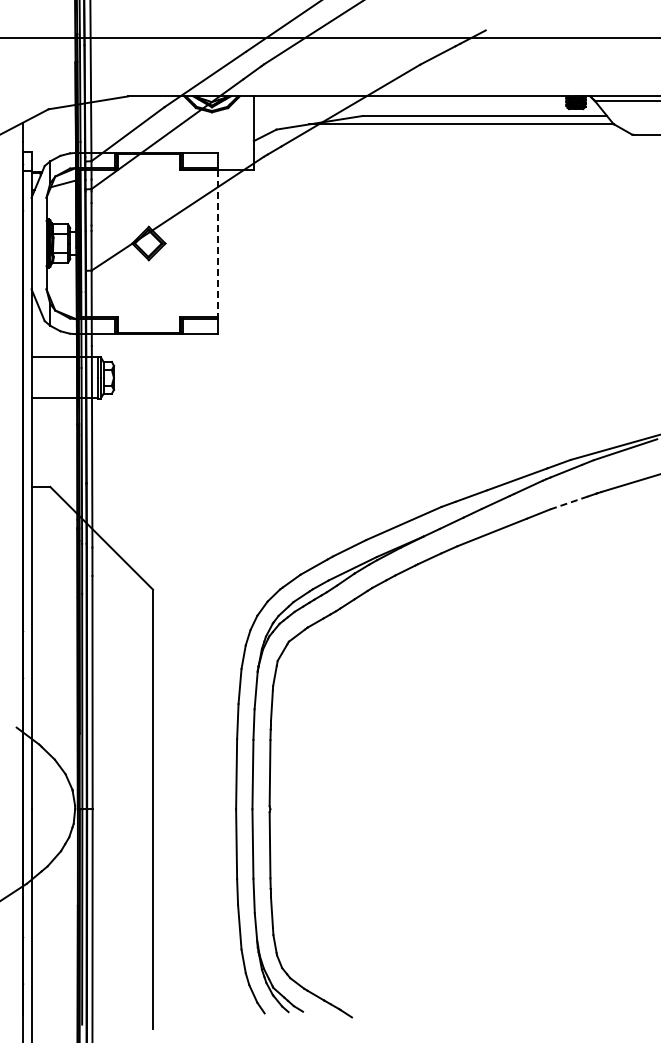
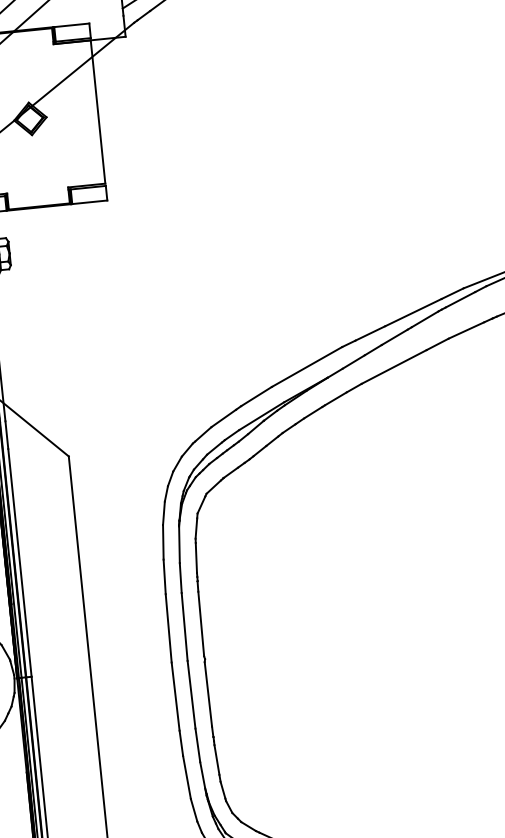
line: (218, 244) -> (98, 112), dashed -> solid
line: (569, 502) -> (466, 330), dashed -> solid

